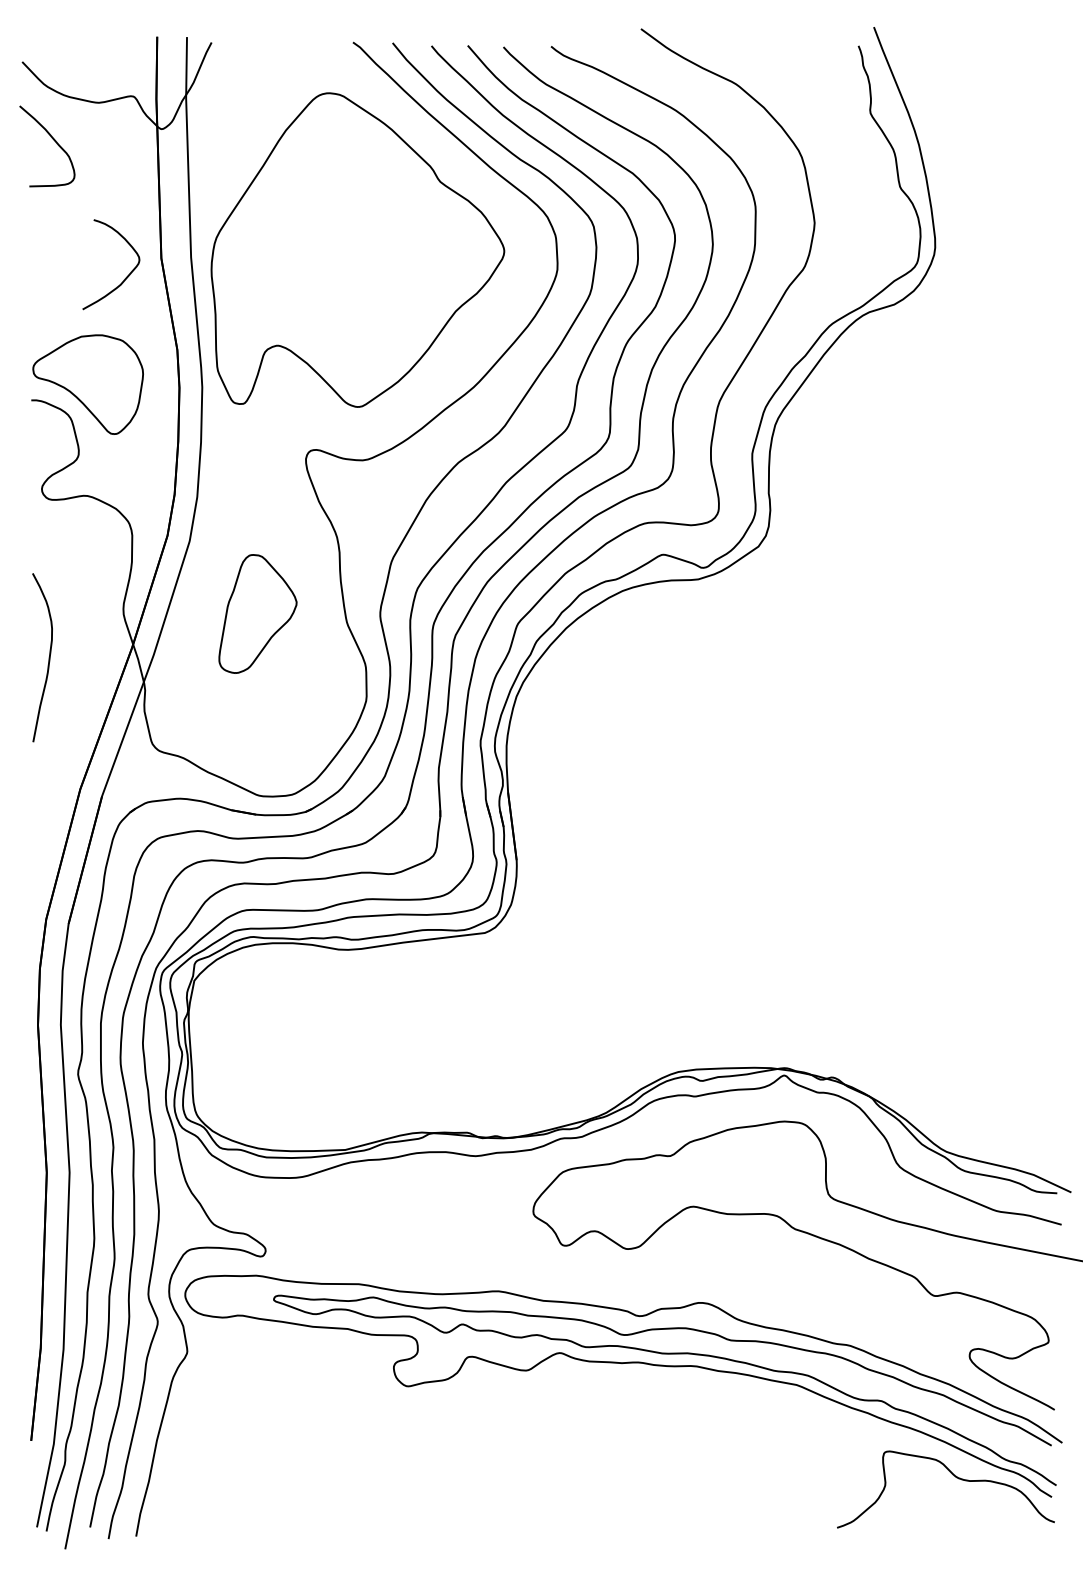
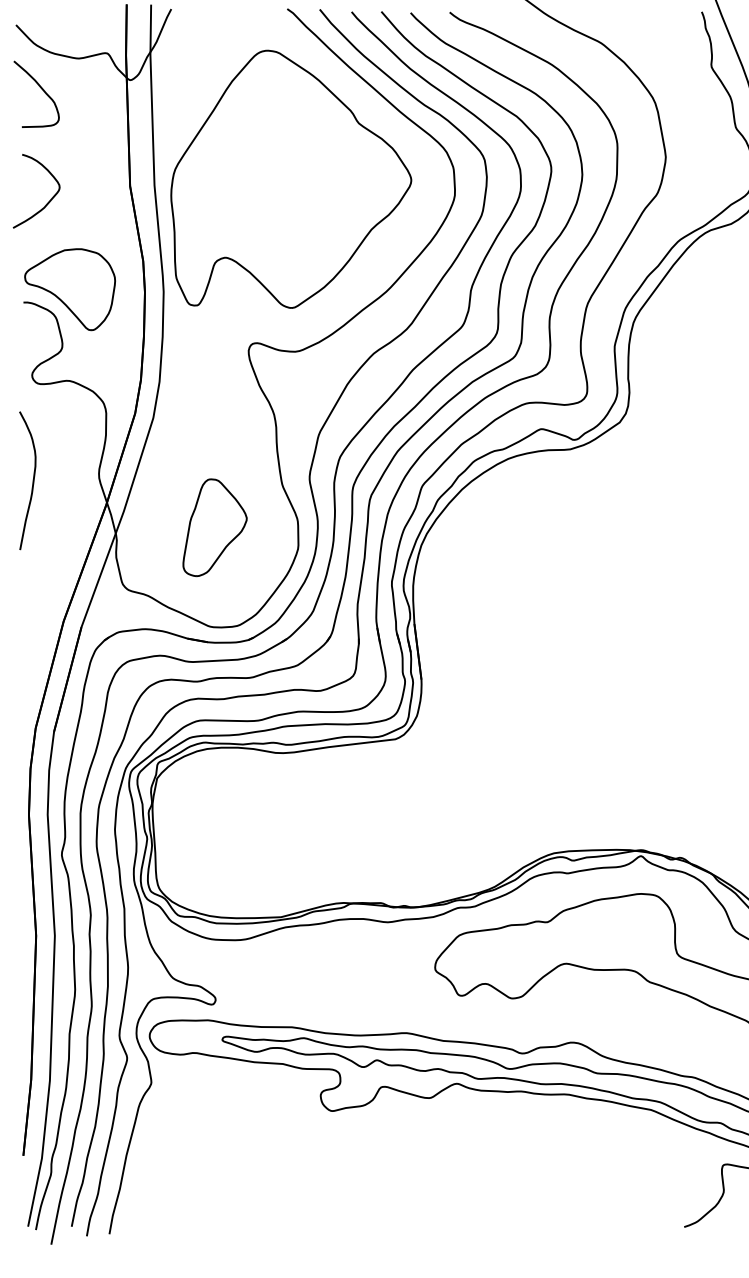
curve: (125, 277) -> (48, 201), moved
part: (257, 613) -> (214, 527), moved
curve: (48, 657) -> (32, 480), moved

